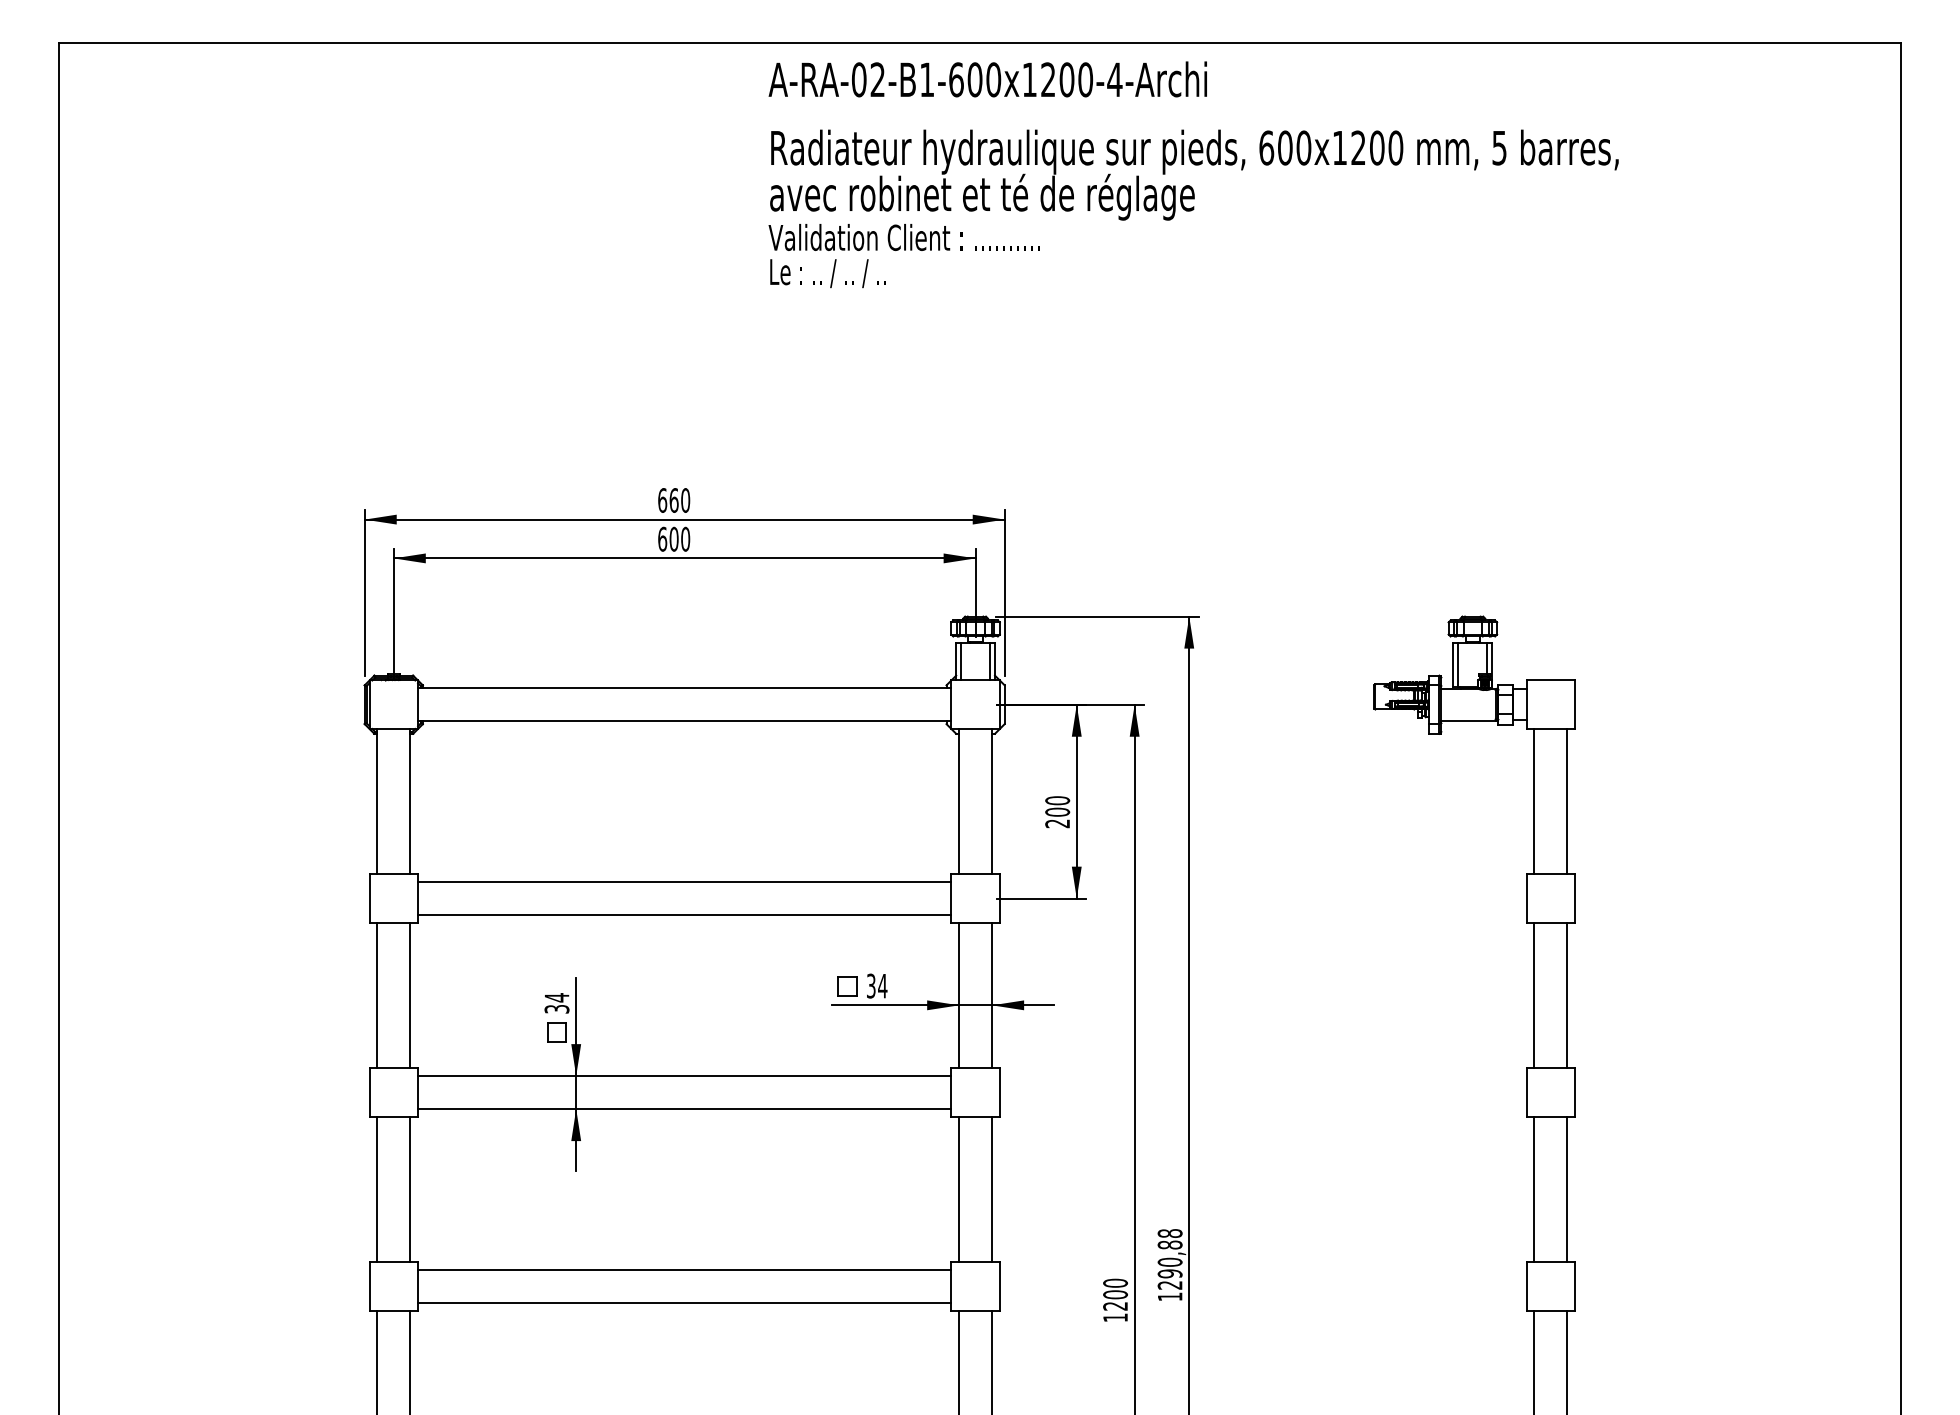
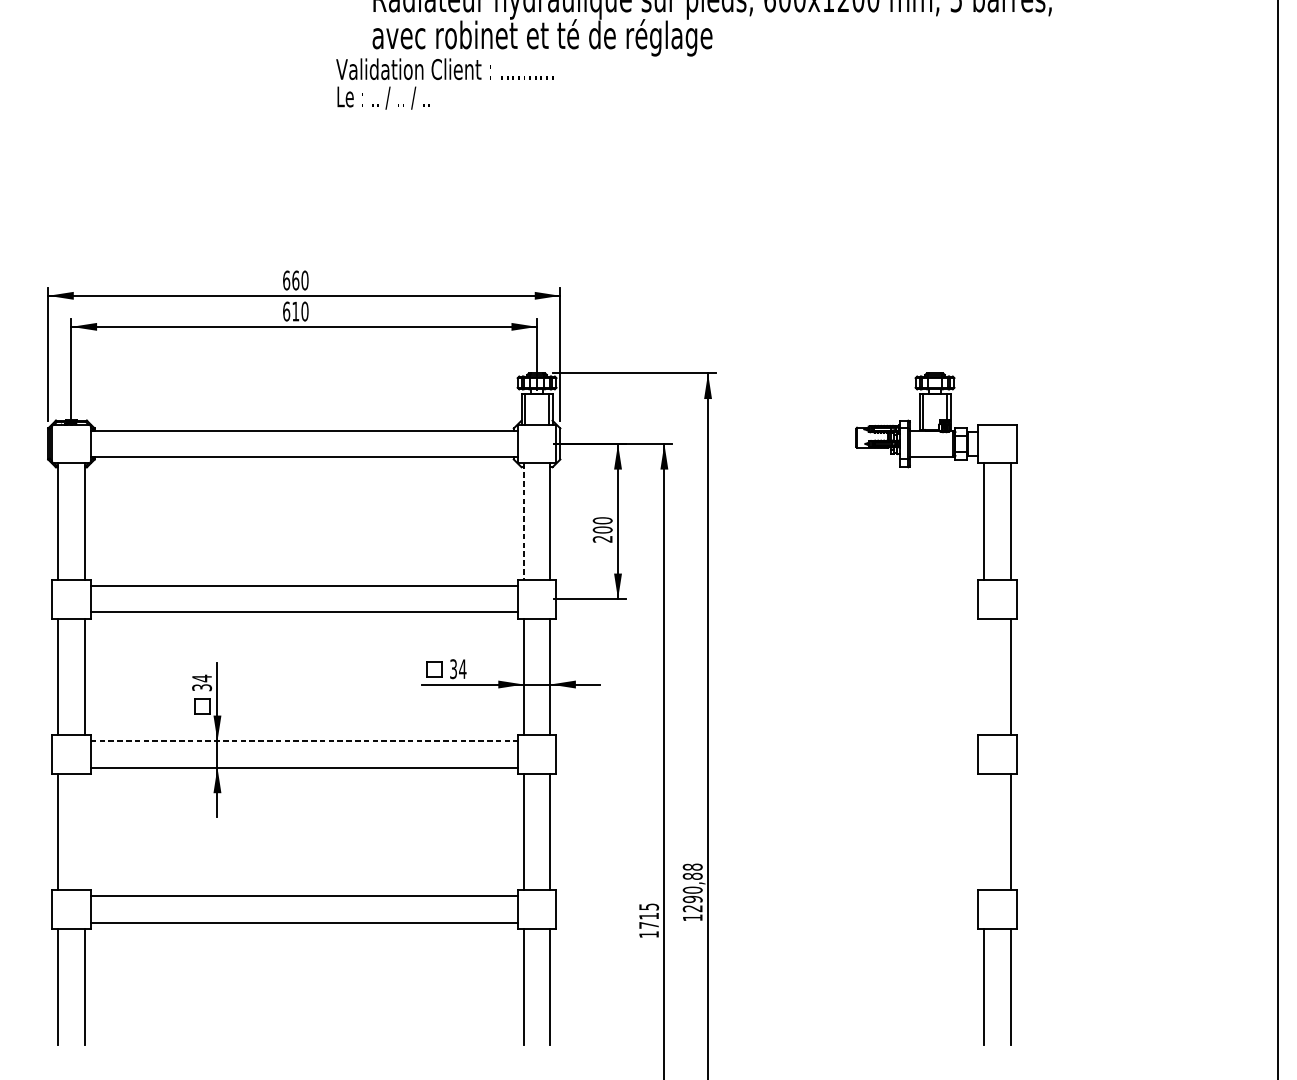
text: (903, 256) -> (444, 84), moved
text: (673, 538) -> (295, 310), 600 -> 610
line: (959, 801) -> (524, 521), solid -> dashed
line: (1534, 995) -> (984, 676), removed
line: (684, 1076) -> (304, 741), solid -> dashed
line: (410, 1189) -> (84, 831), removed
line: (1534, 1189) -> (984, 831), removed
text: (1115, 1294) -> (649, 915), 1200 -> 1715

